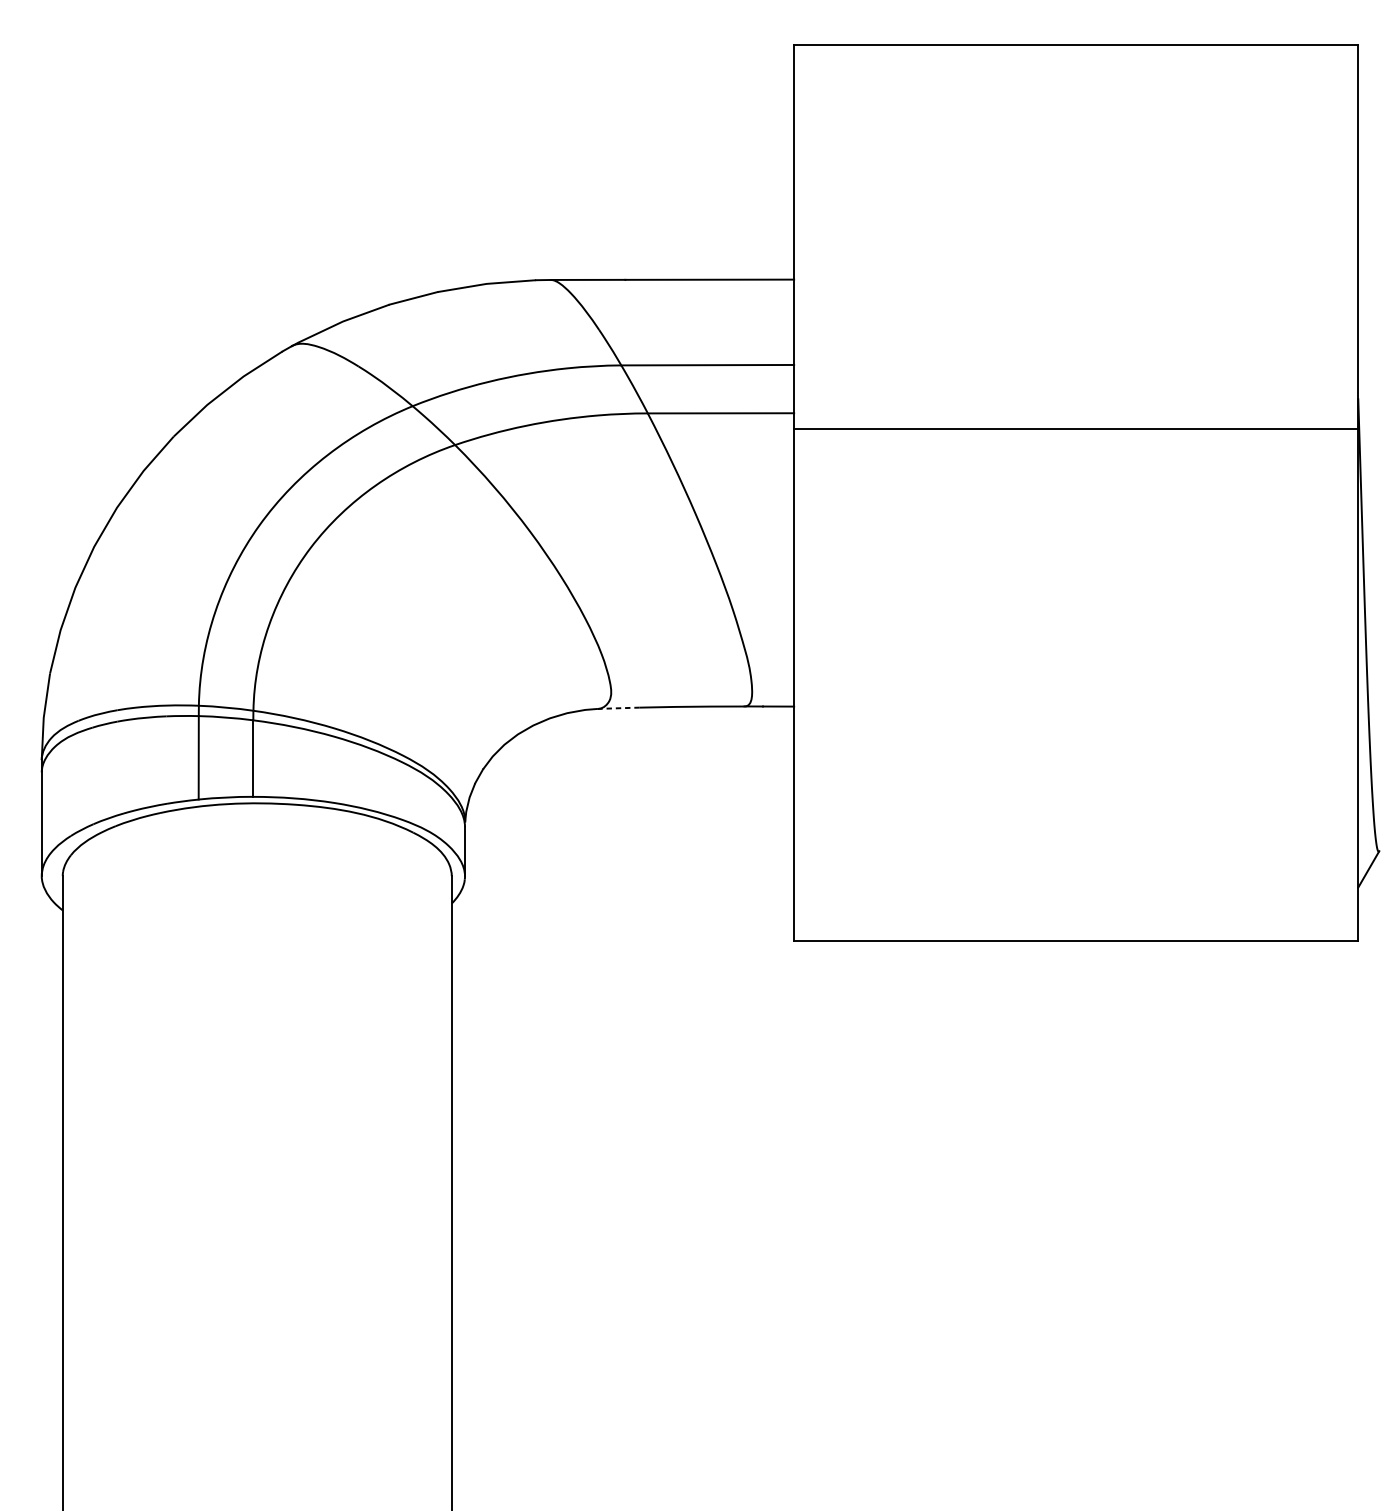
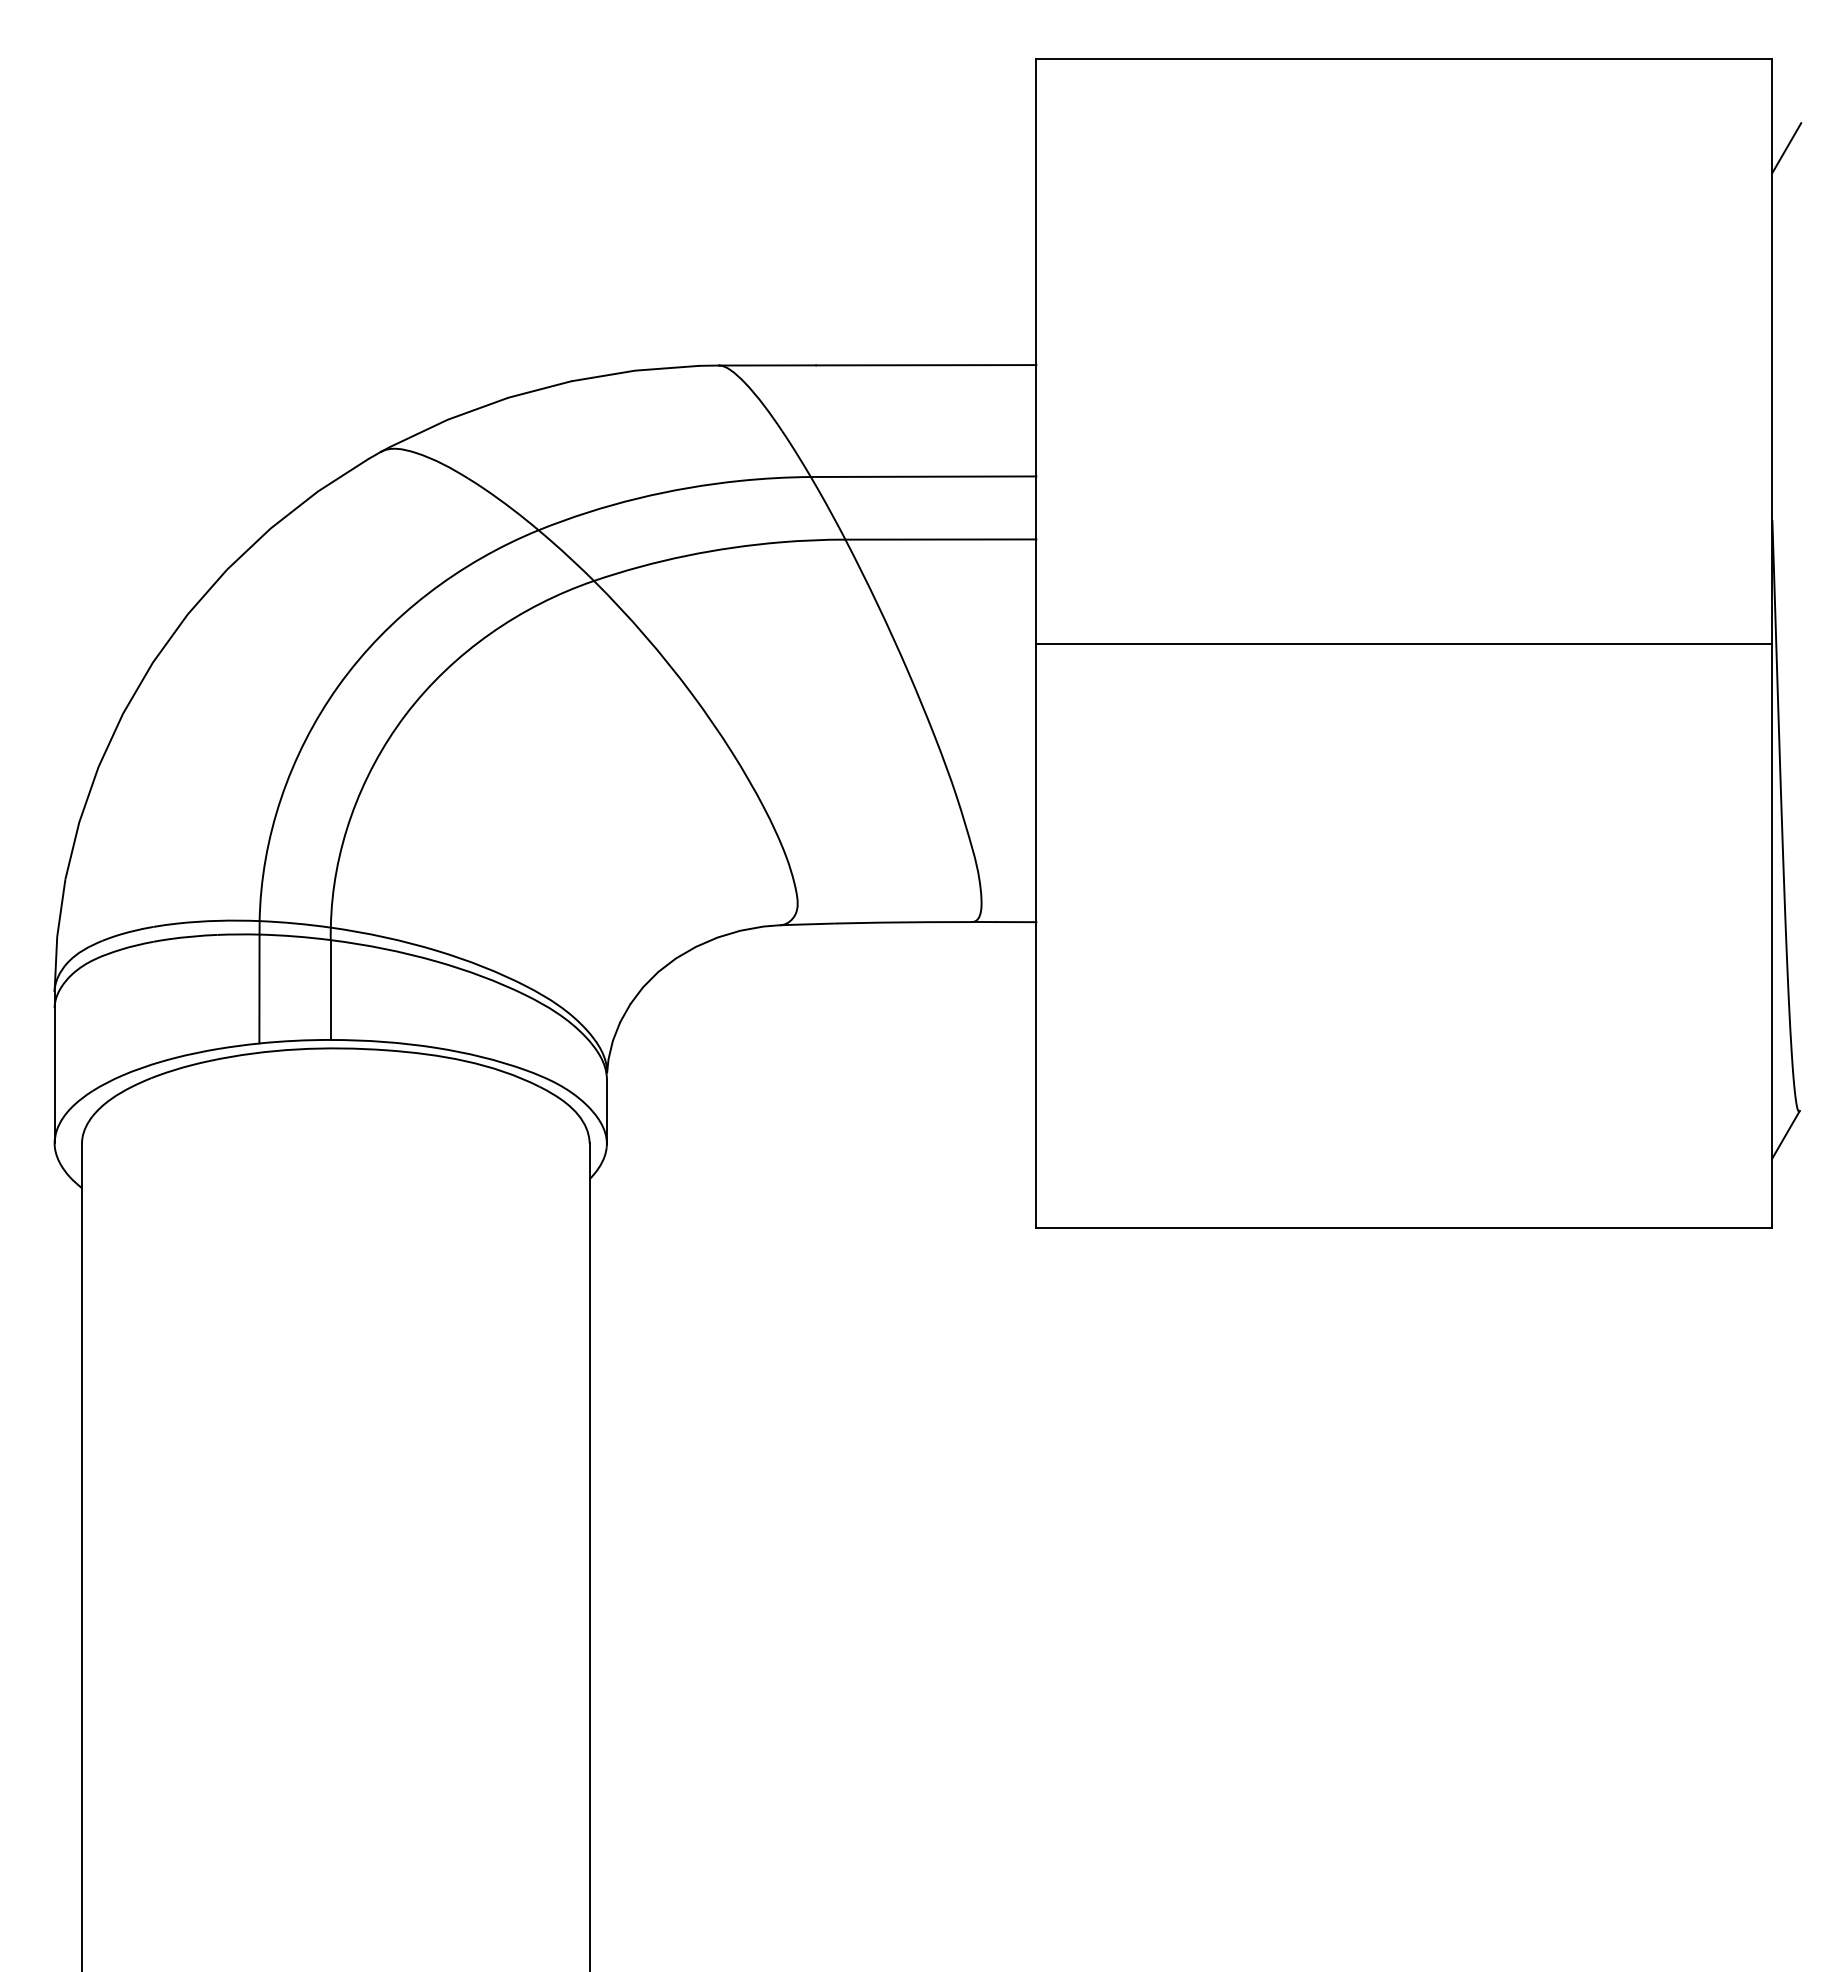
line: (1369, 113) -> (1786, 148), added
line: (1076, 428) -> (1404, 643), moved
line: (618, 708) -> (807, 924), dashed -> solid

